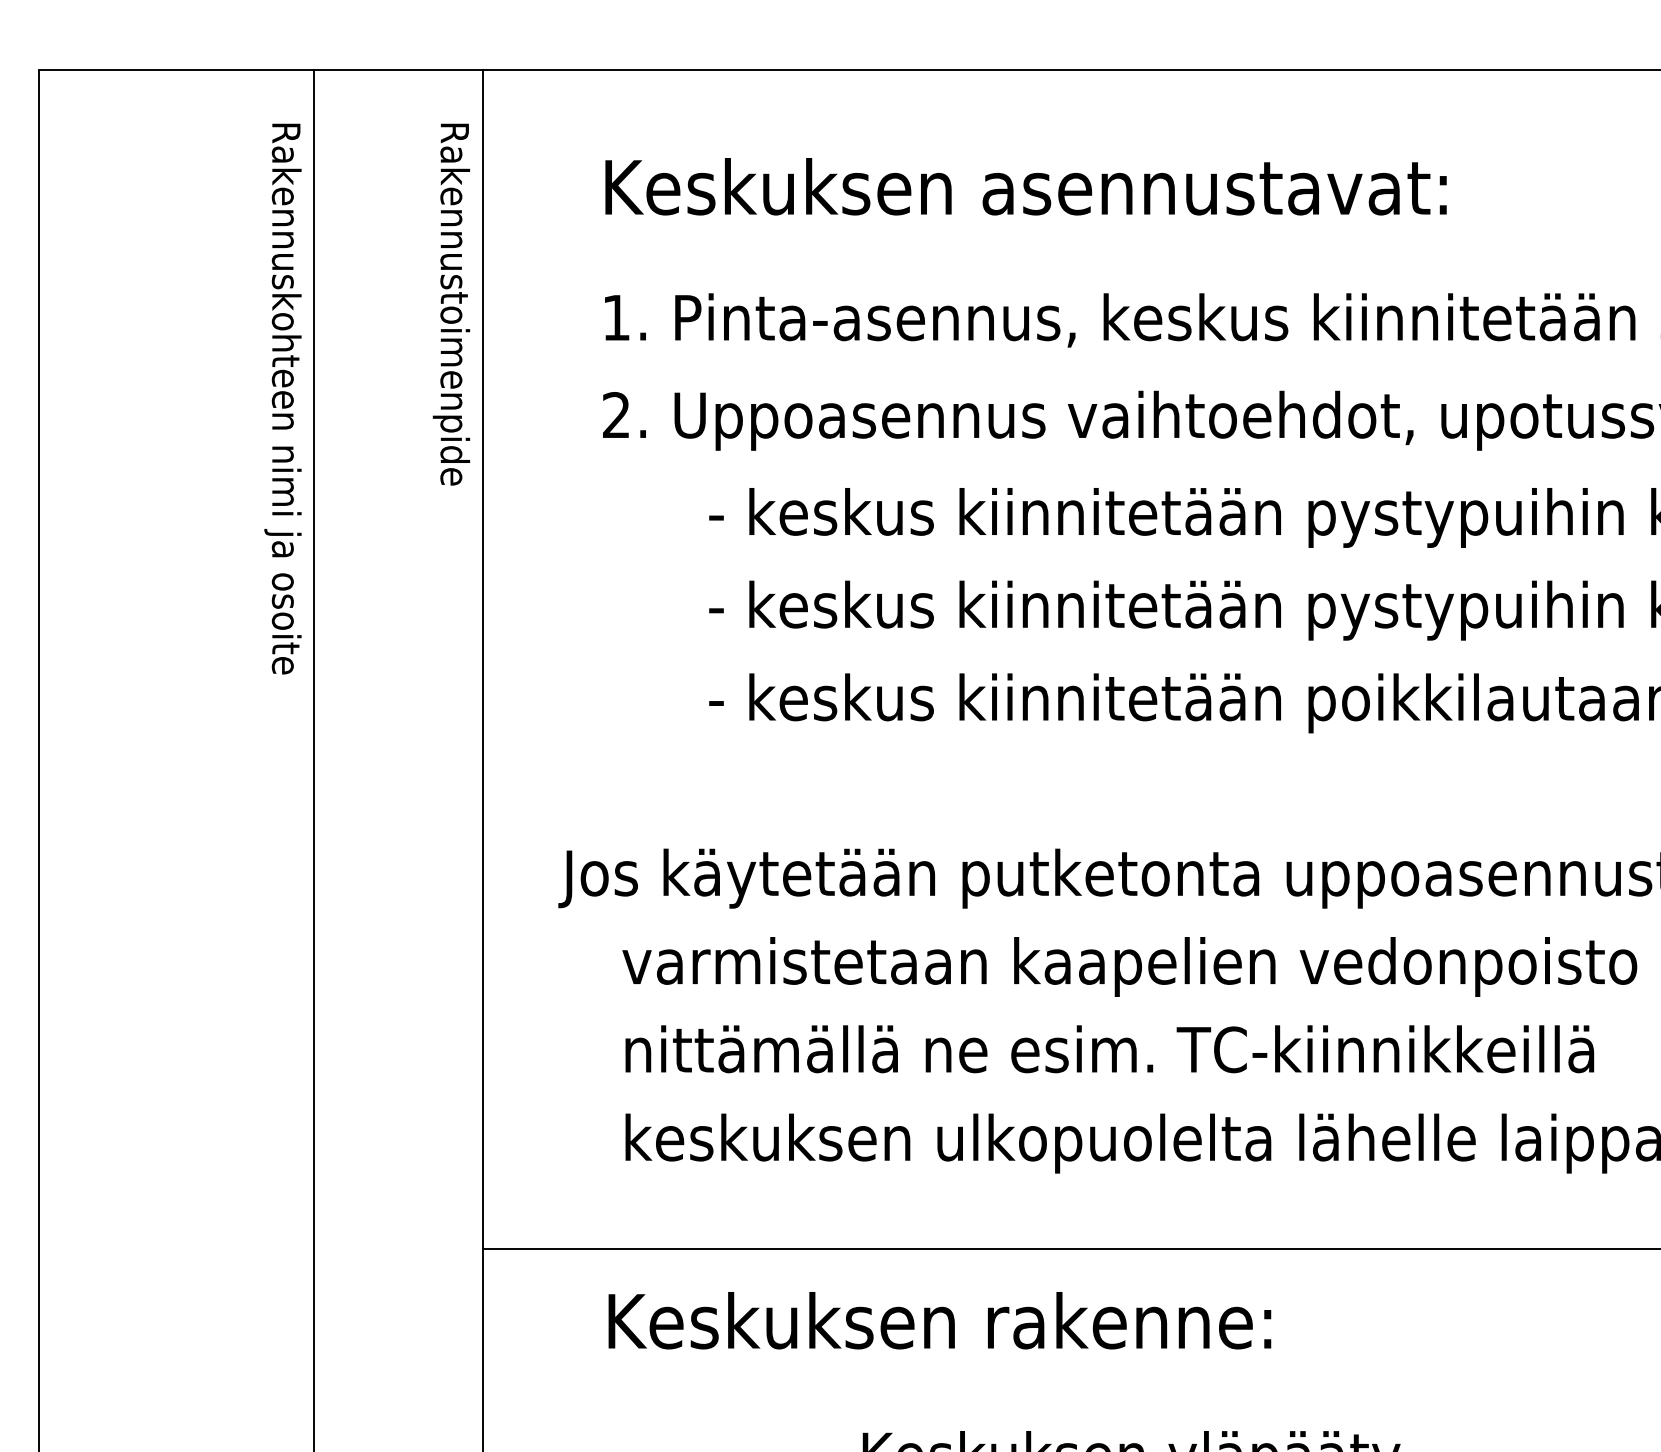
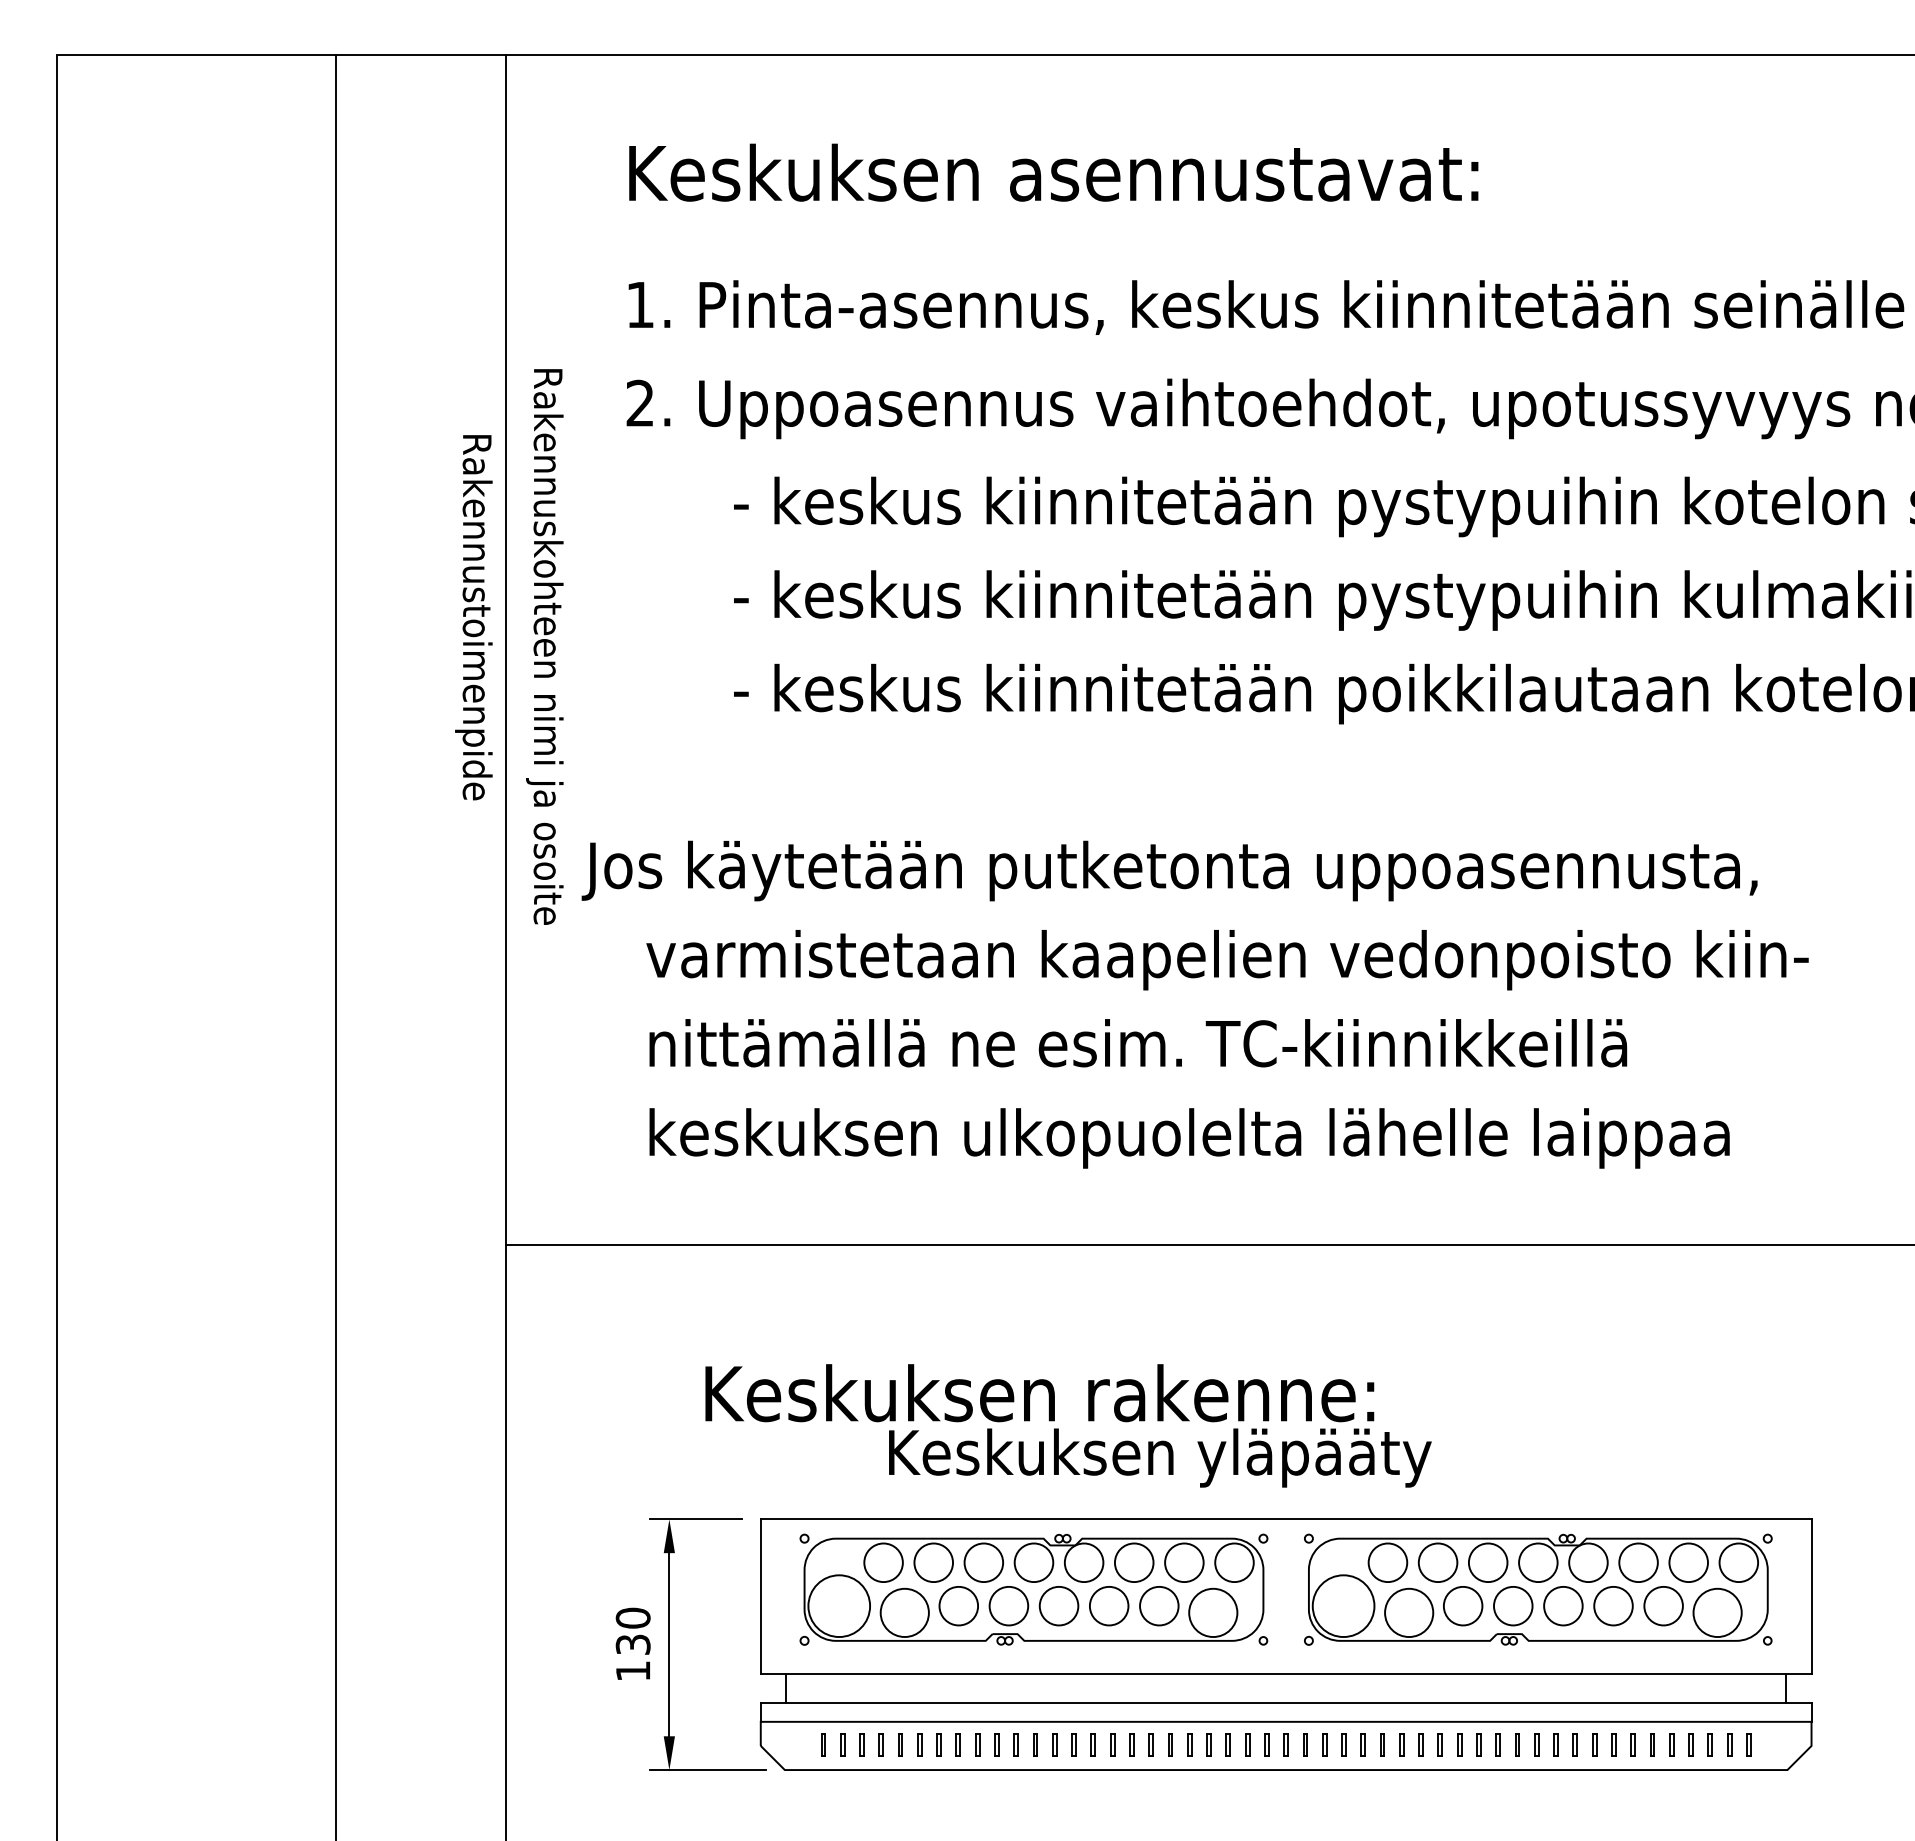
text: (451, 304) -> (473, 617), moved
text: (282, 398) -> (544, 646), moved
text: (939, 1321) -> (1039, 1393), moved

